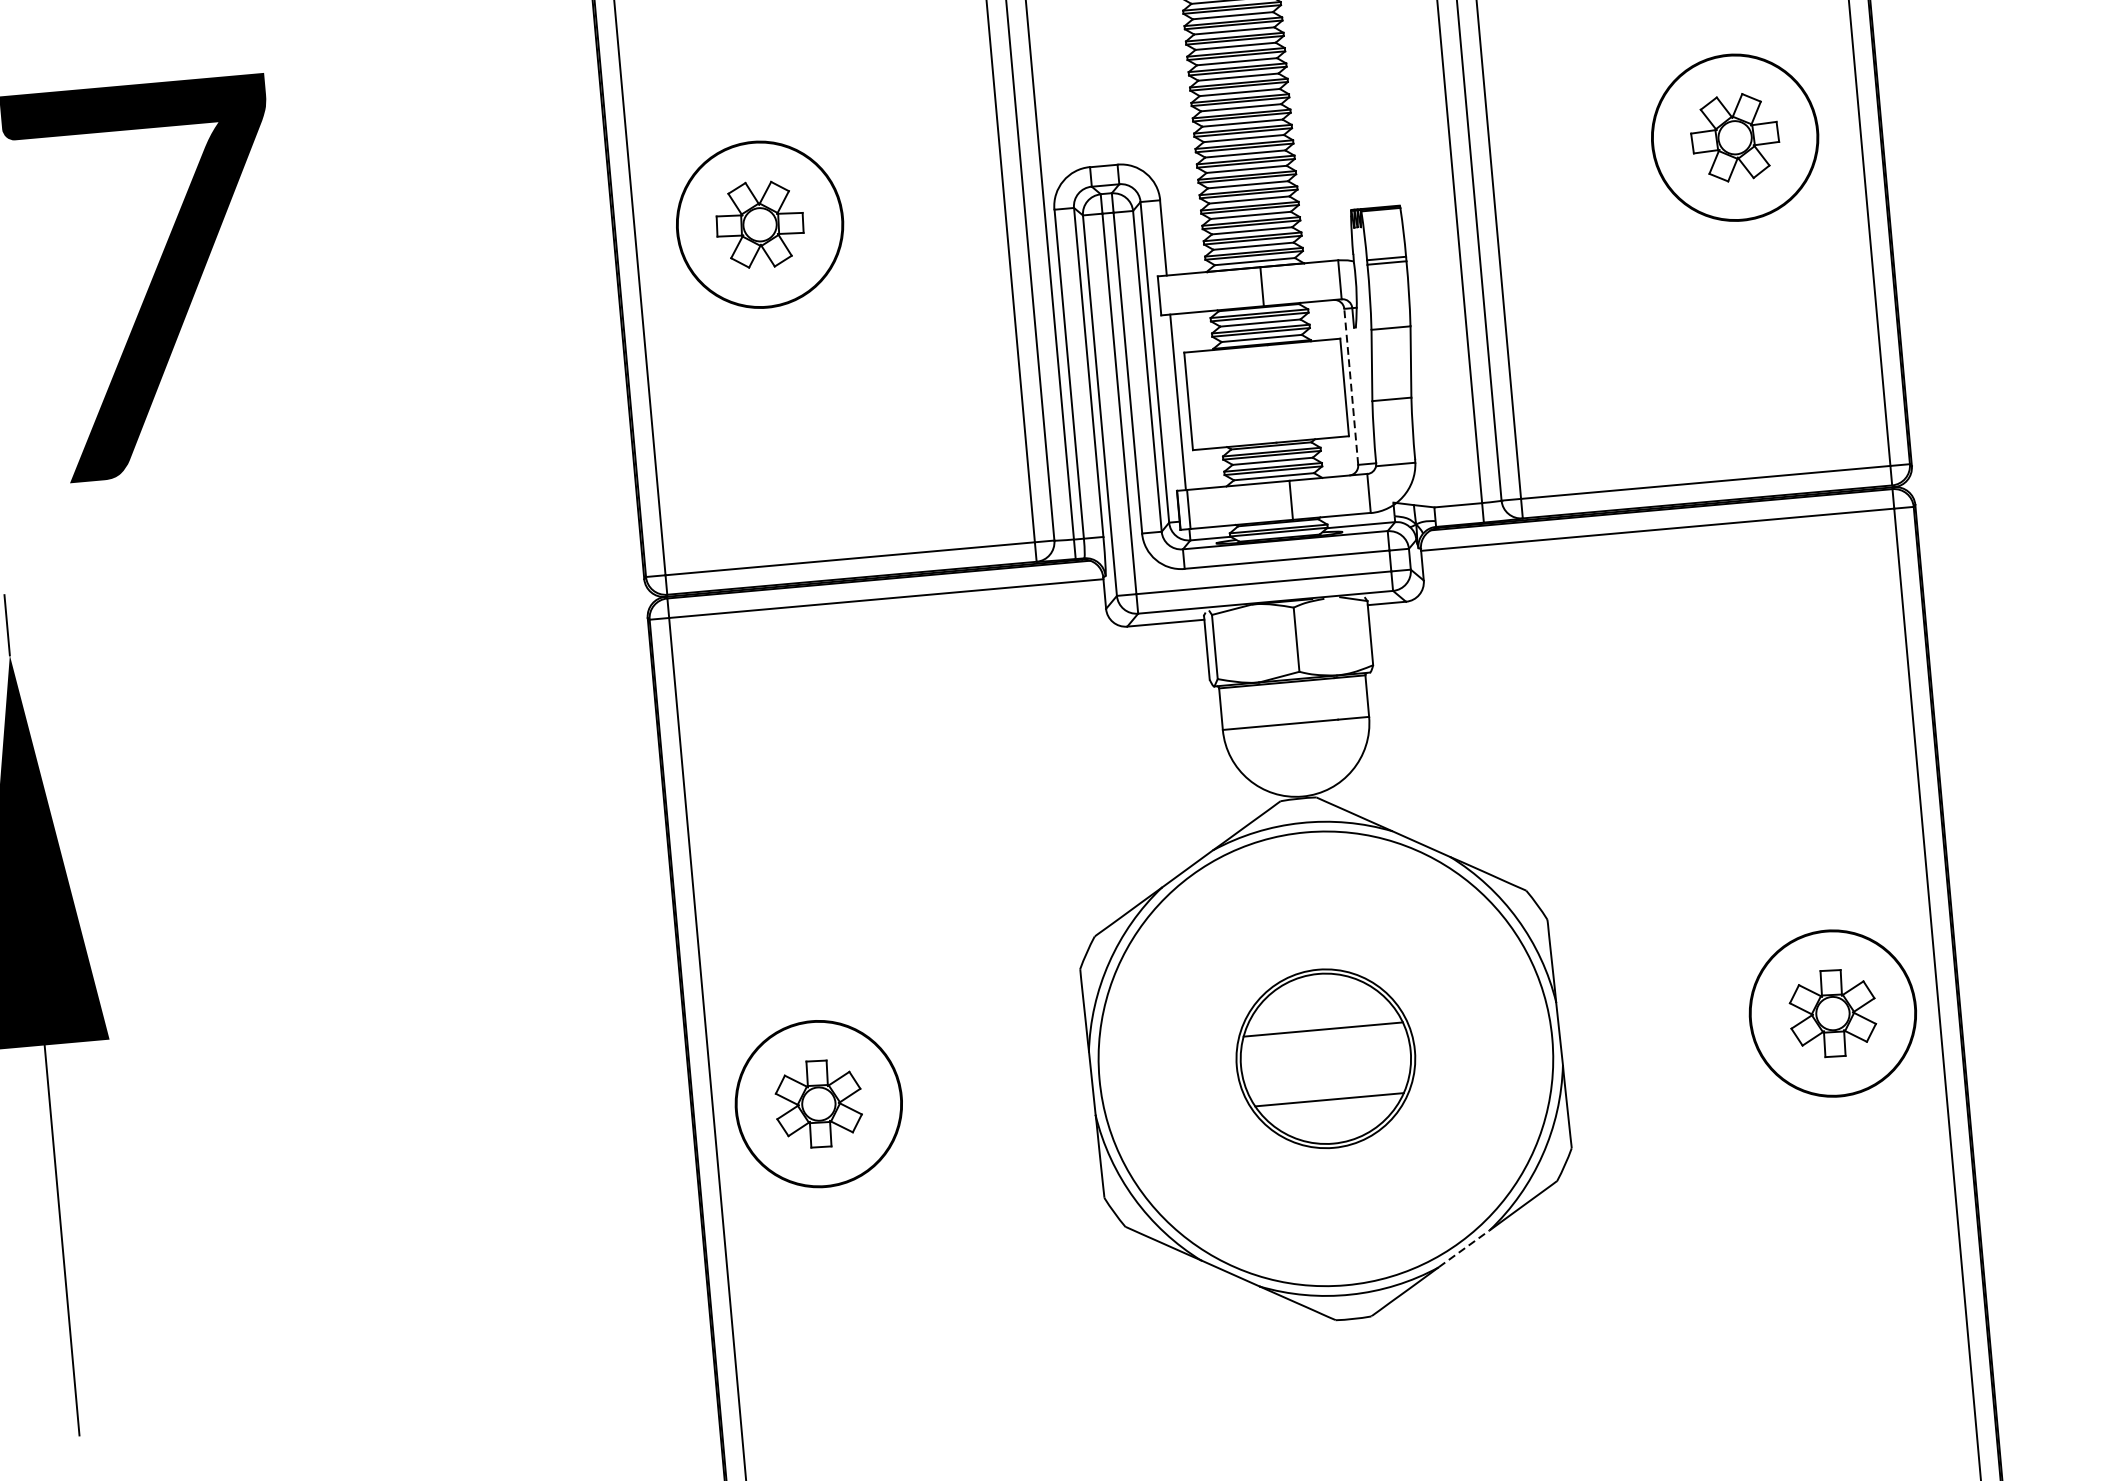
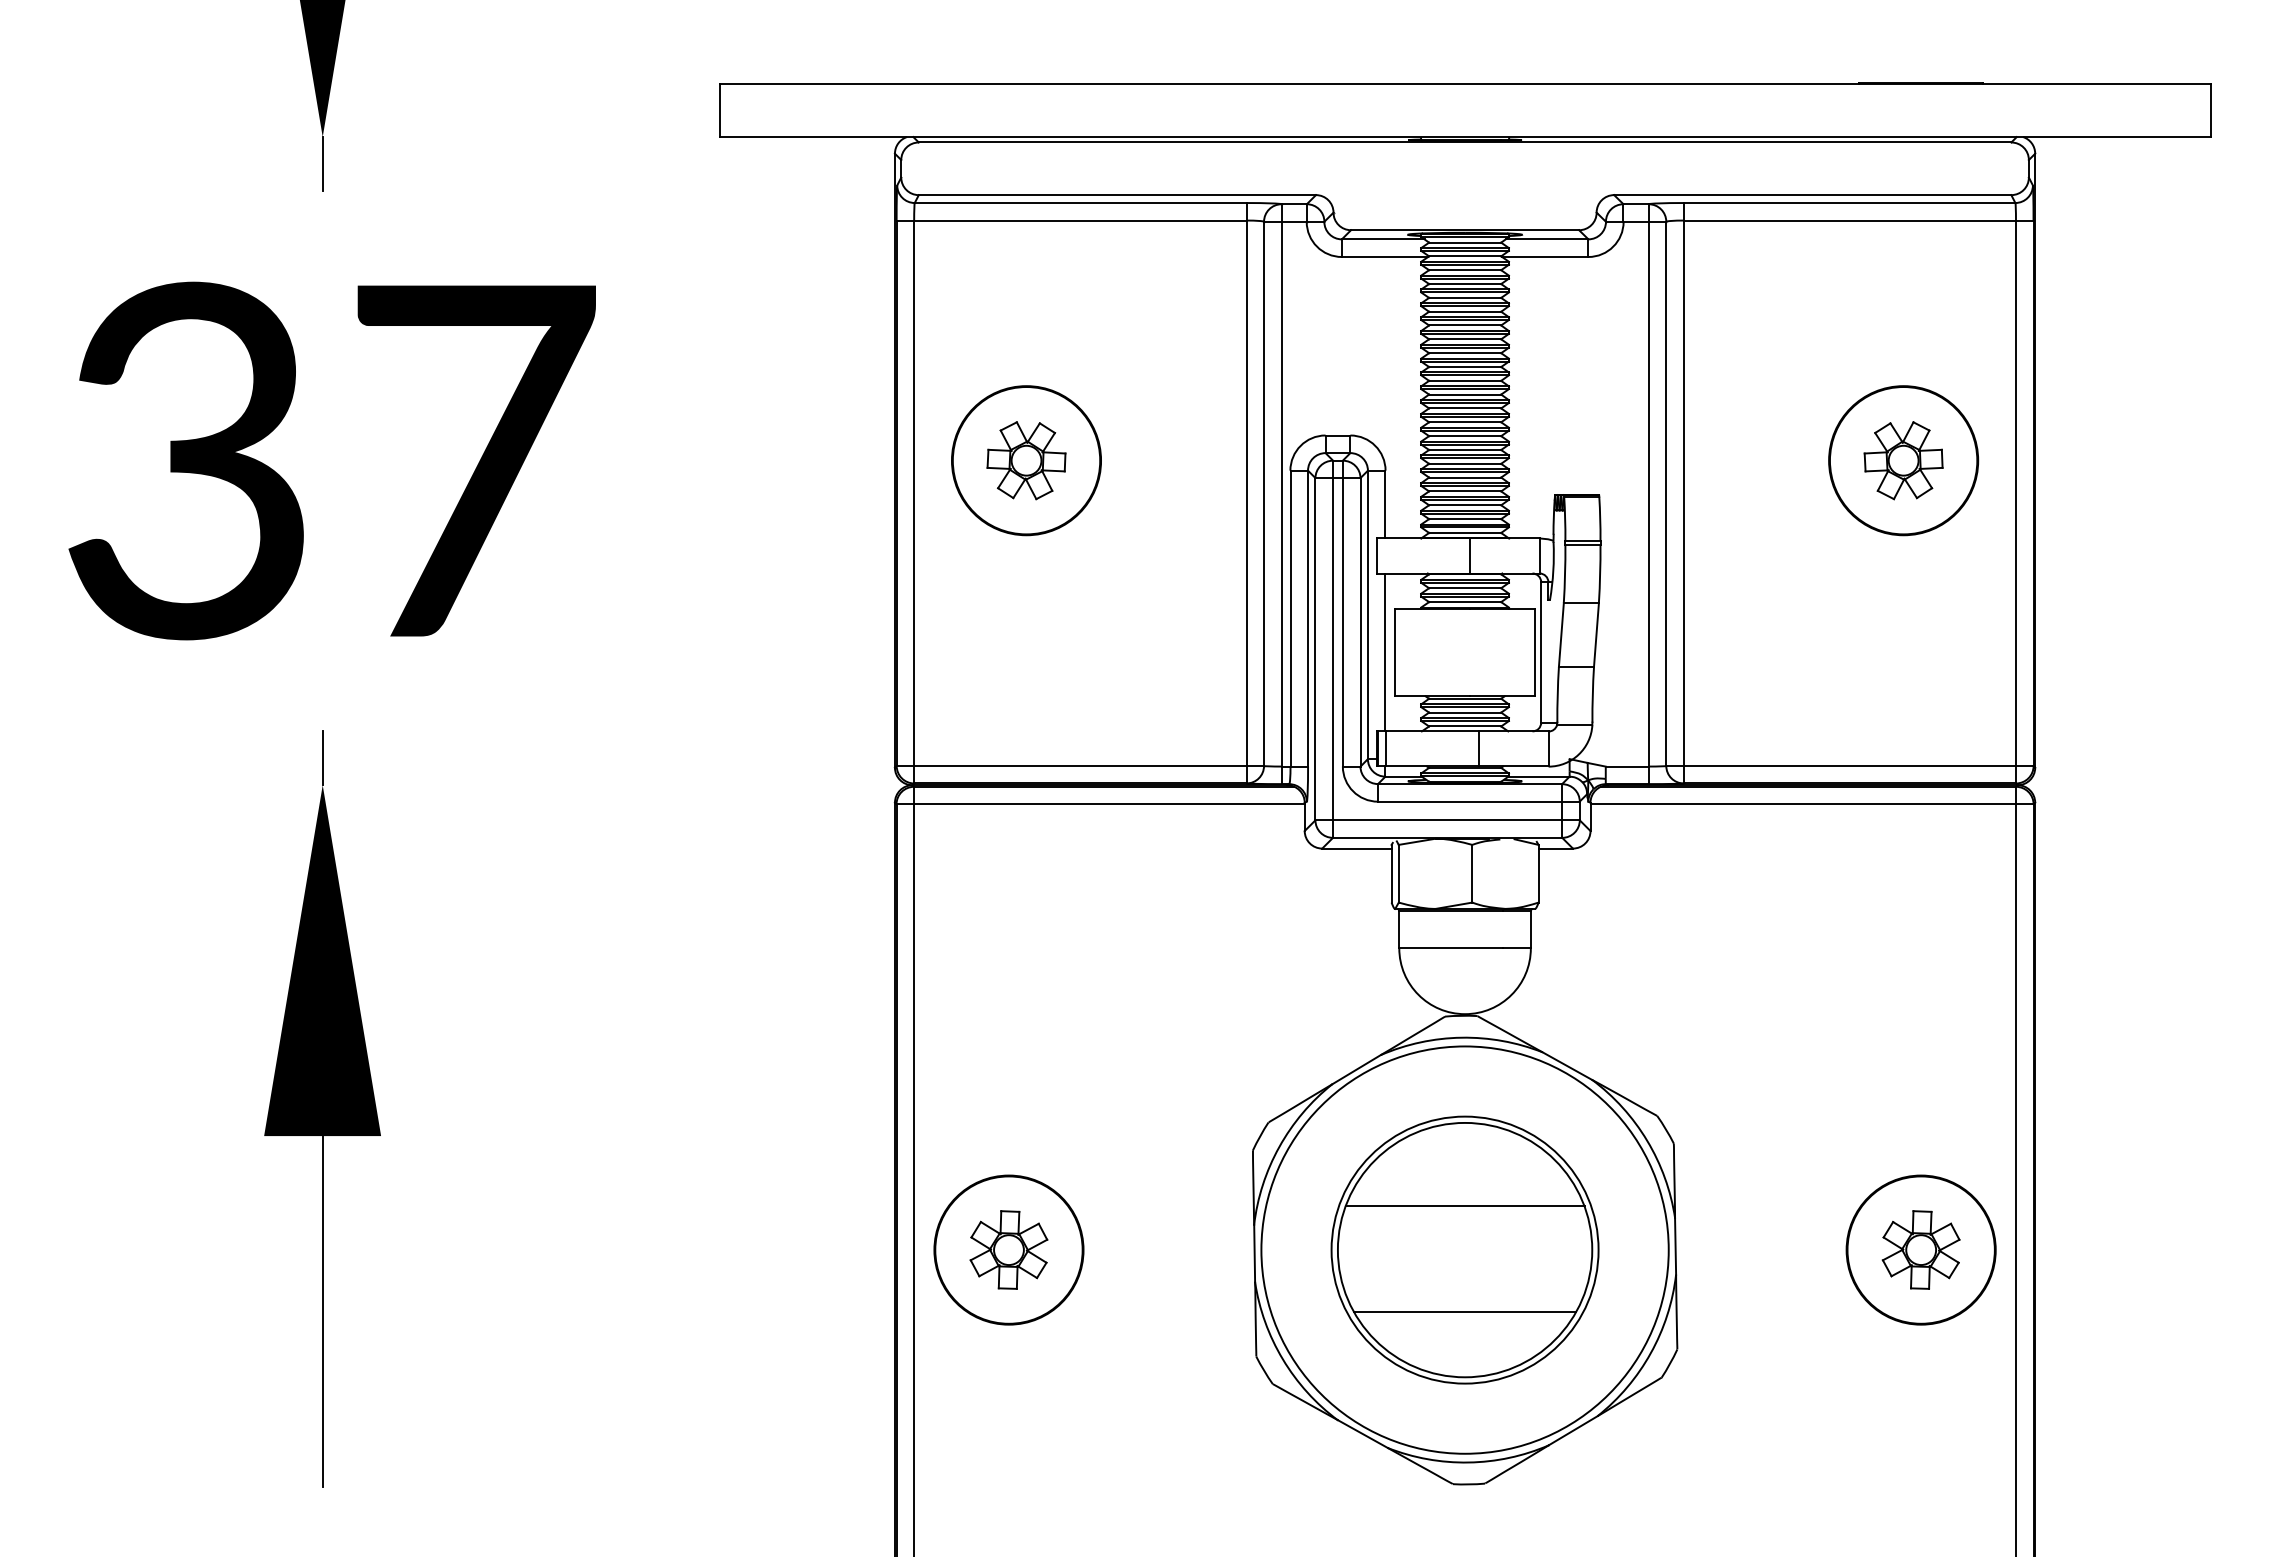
line: (1351, 385) -> (1541, 651), dashed -> solid
part: (1325, 1058) -> (1464, 1249), size x1.67
line: (1464, 1248) -> (1573, 1430), dashed -> solid

